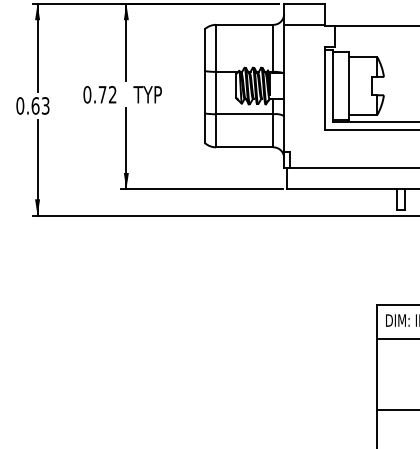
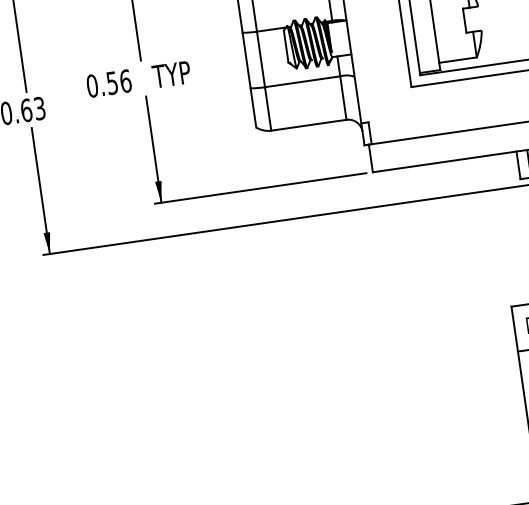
text: (107, 94) -> (118, 81), 0.72 -> 0.56

